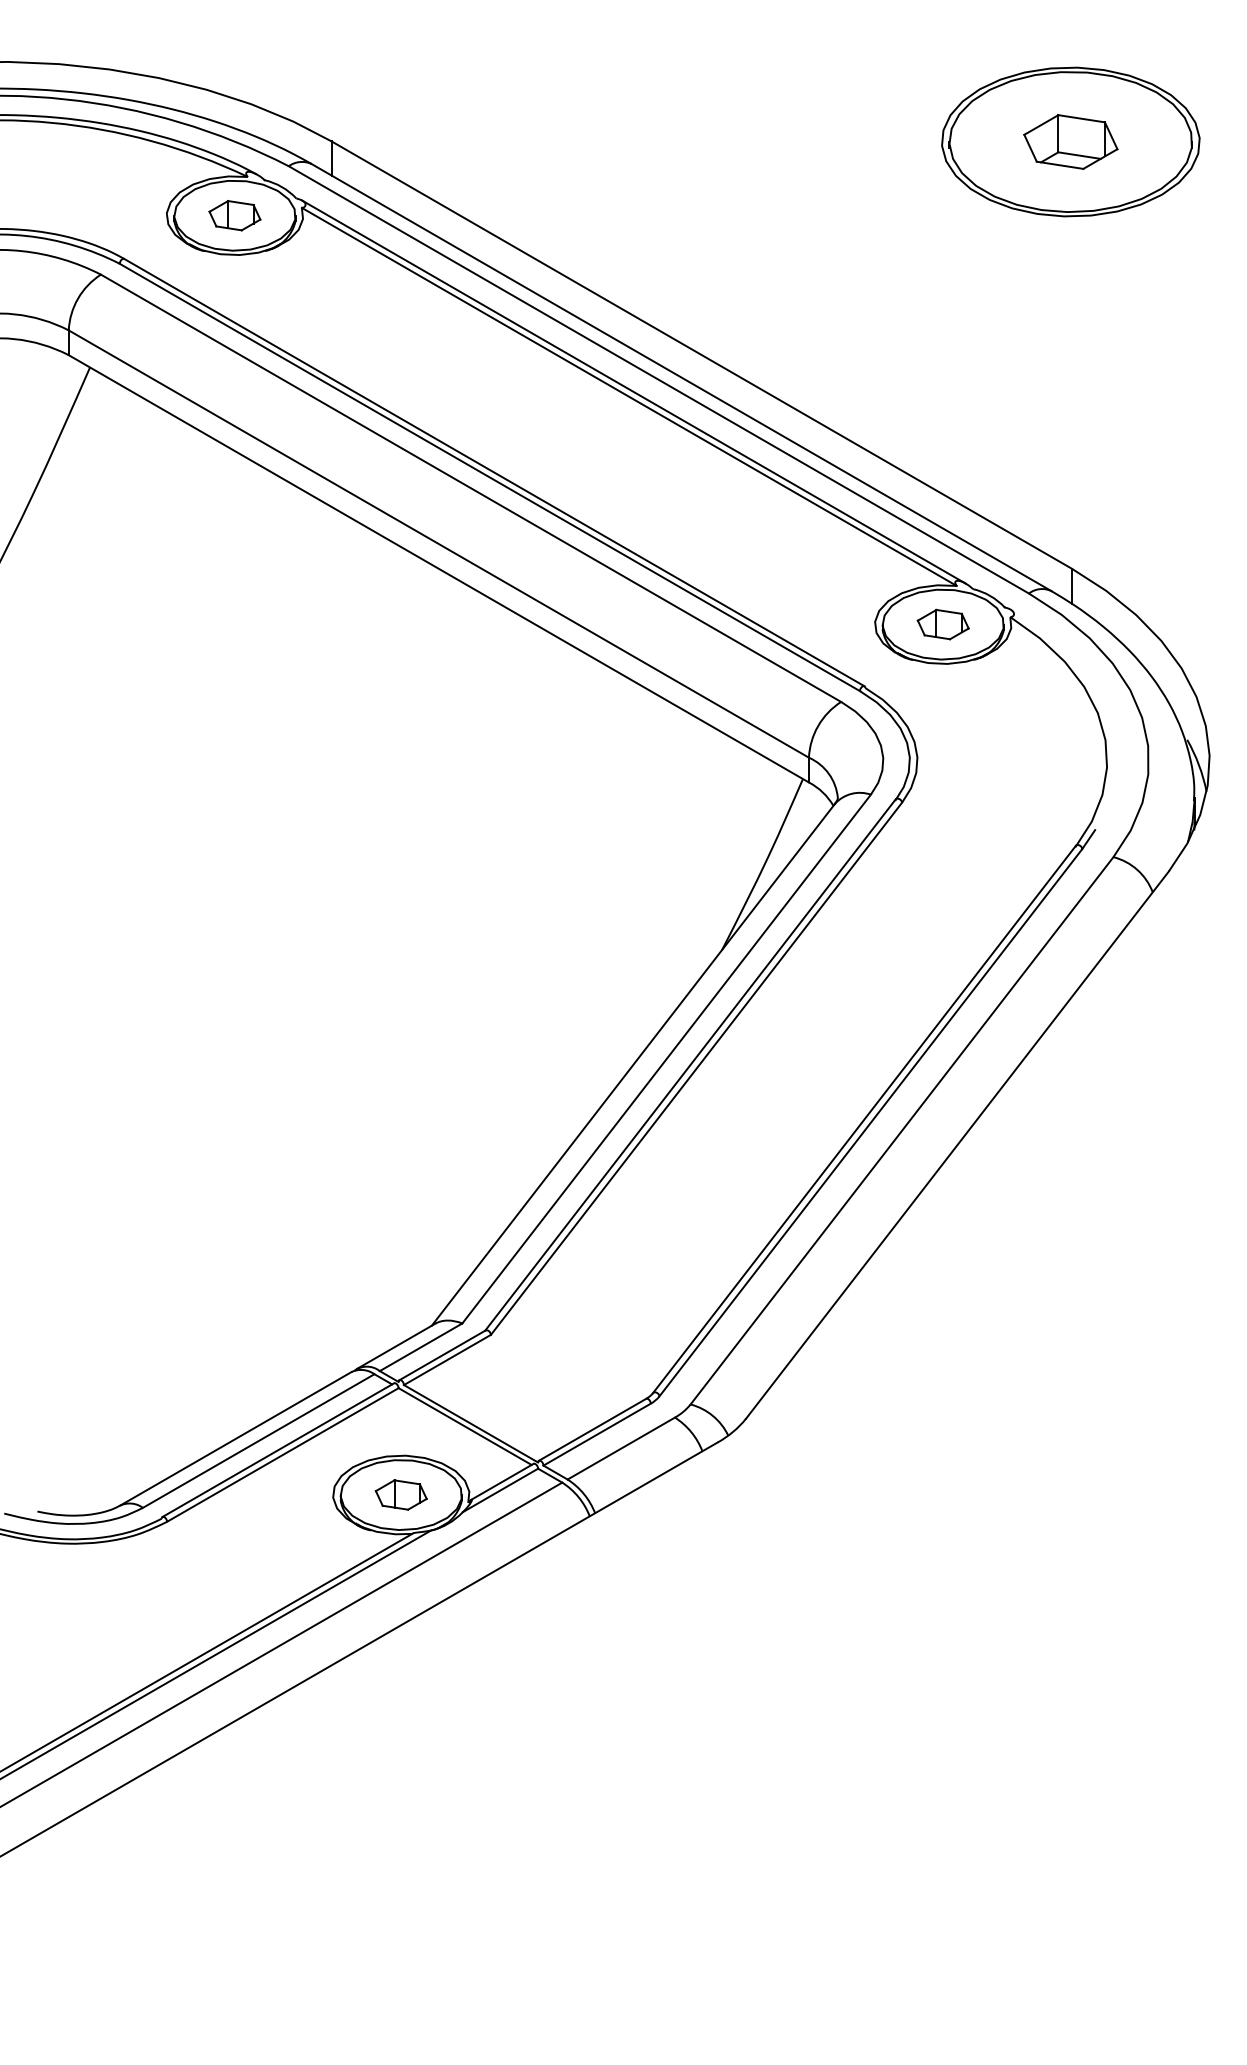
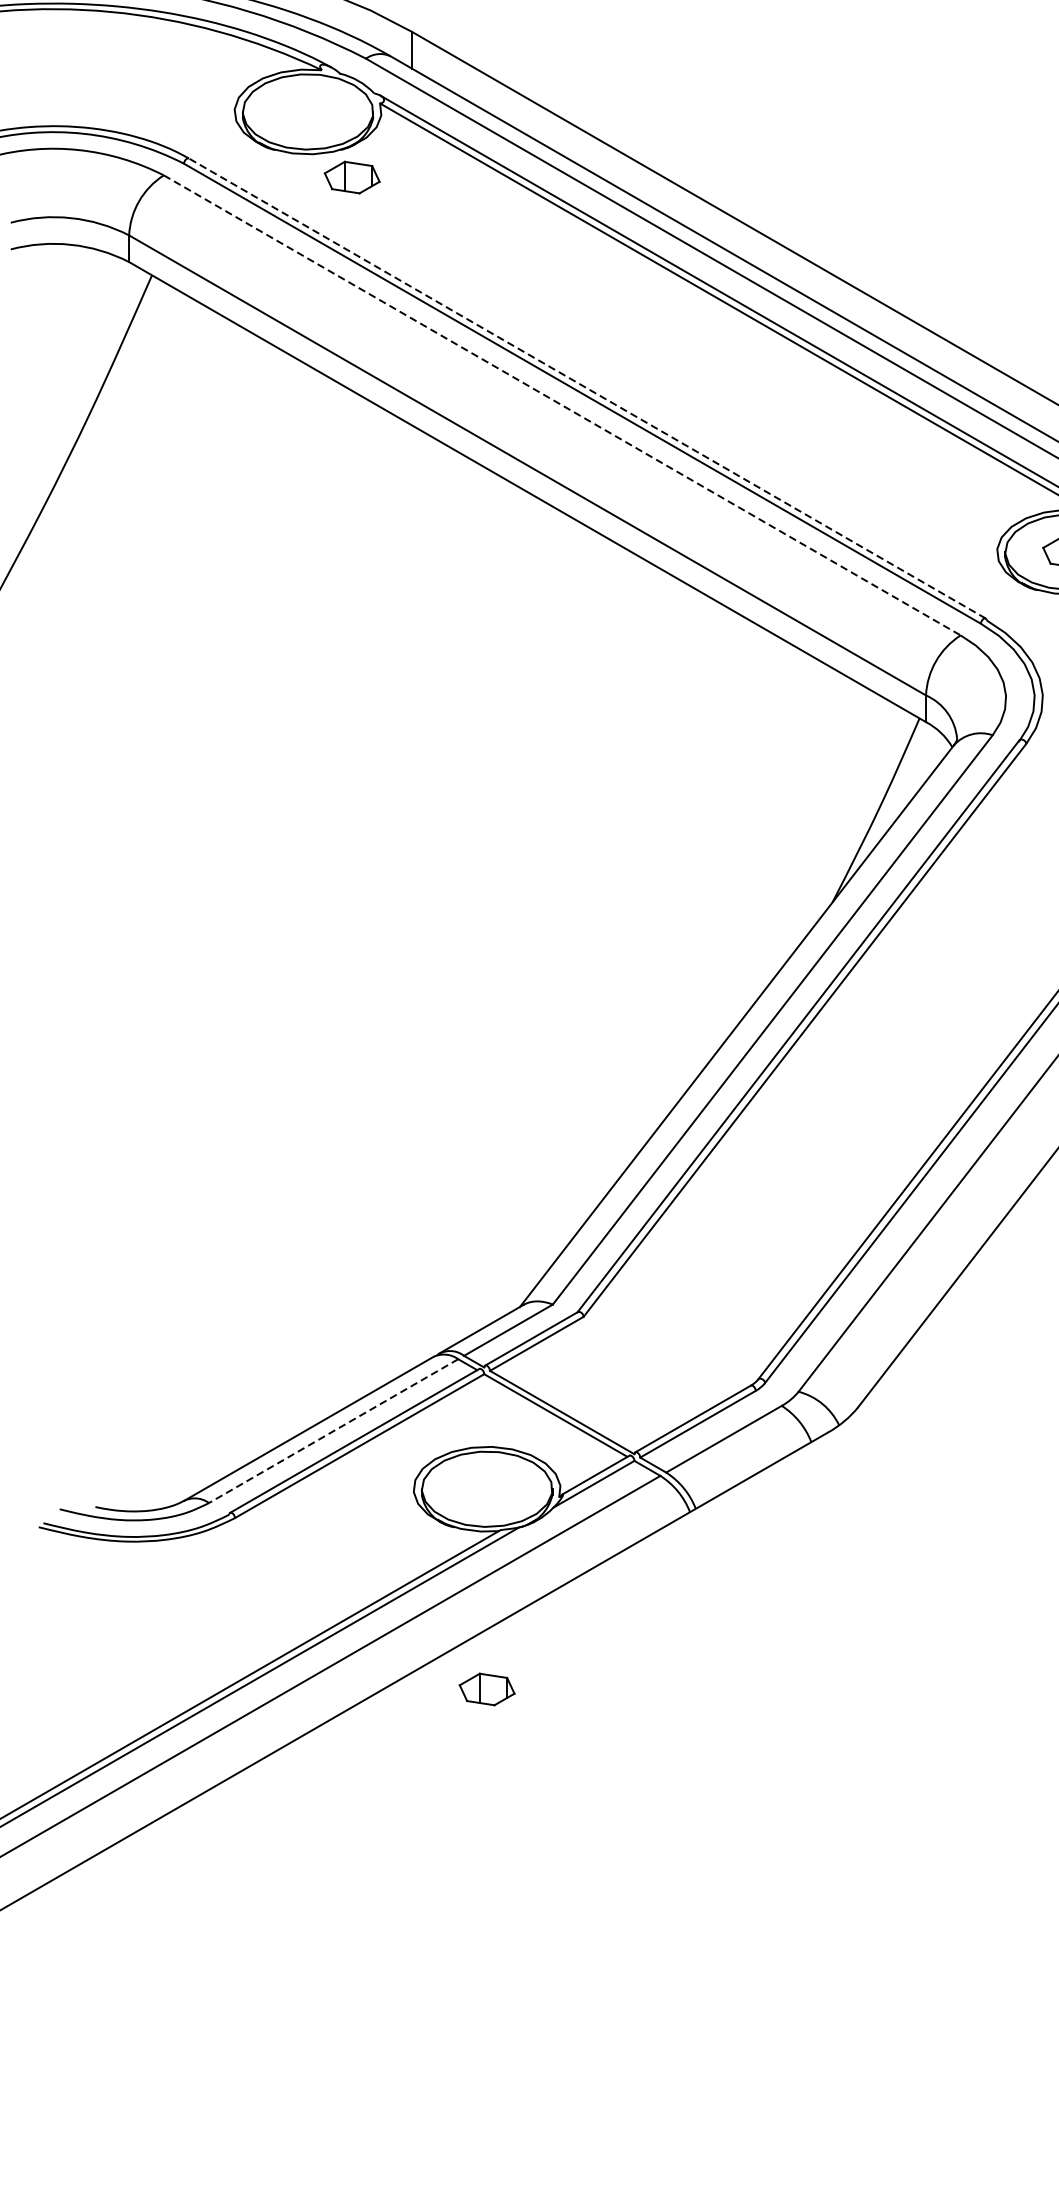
part: (234, 215) -> (351, 177), moved
line: (493, 472) -> (586, 388), solid -> dashed
line: (471, 488) -> (562, 405), solid -> dashed
line: (258, 1441) -> (333, 1431), solid -> dashed
part: (400, 1494) -> (486, 1688), moved

